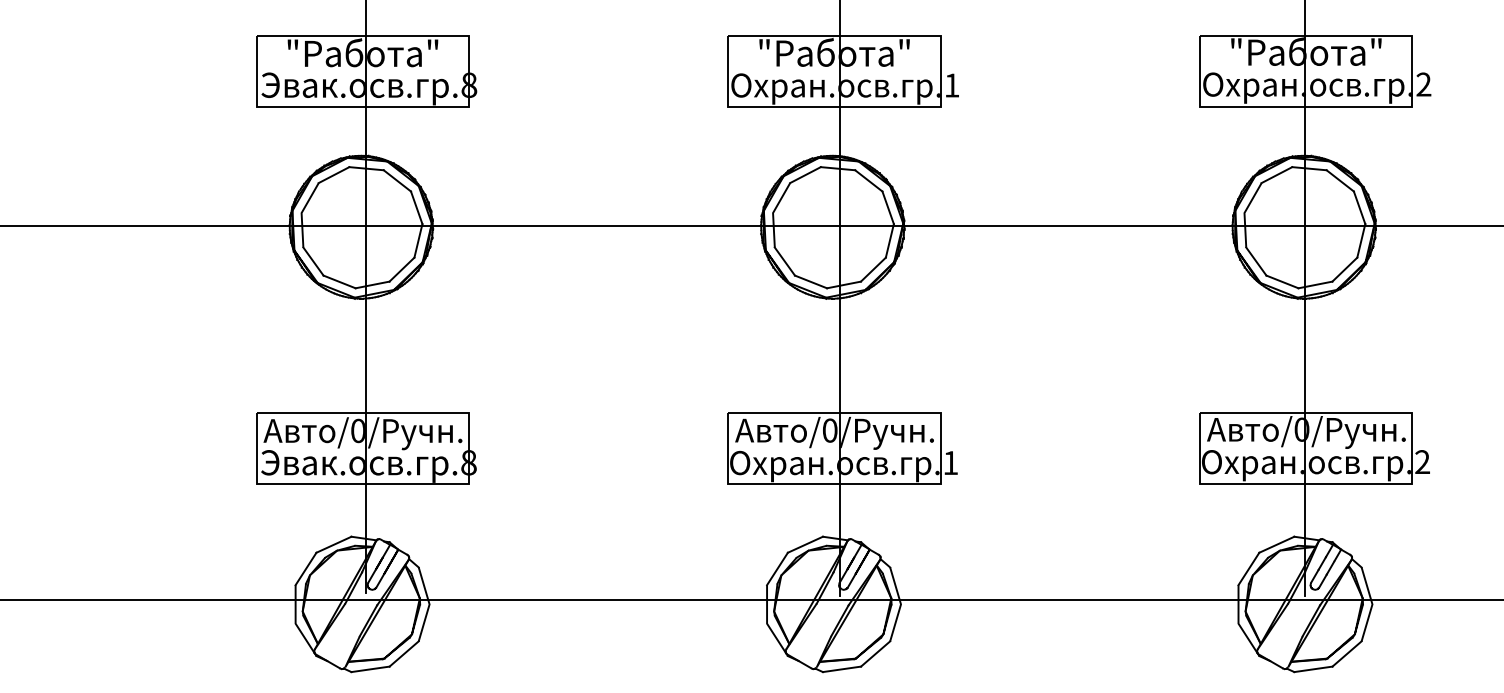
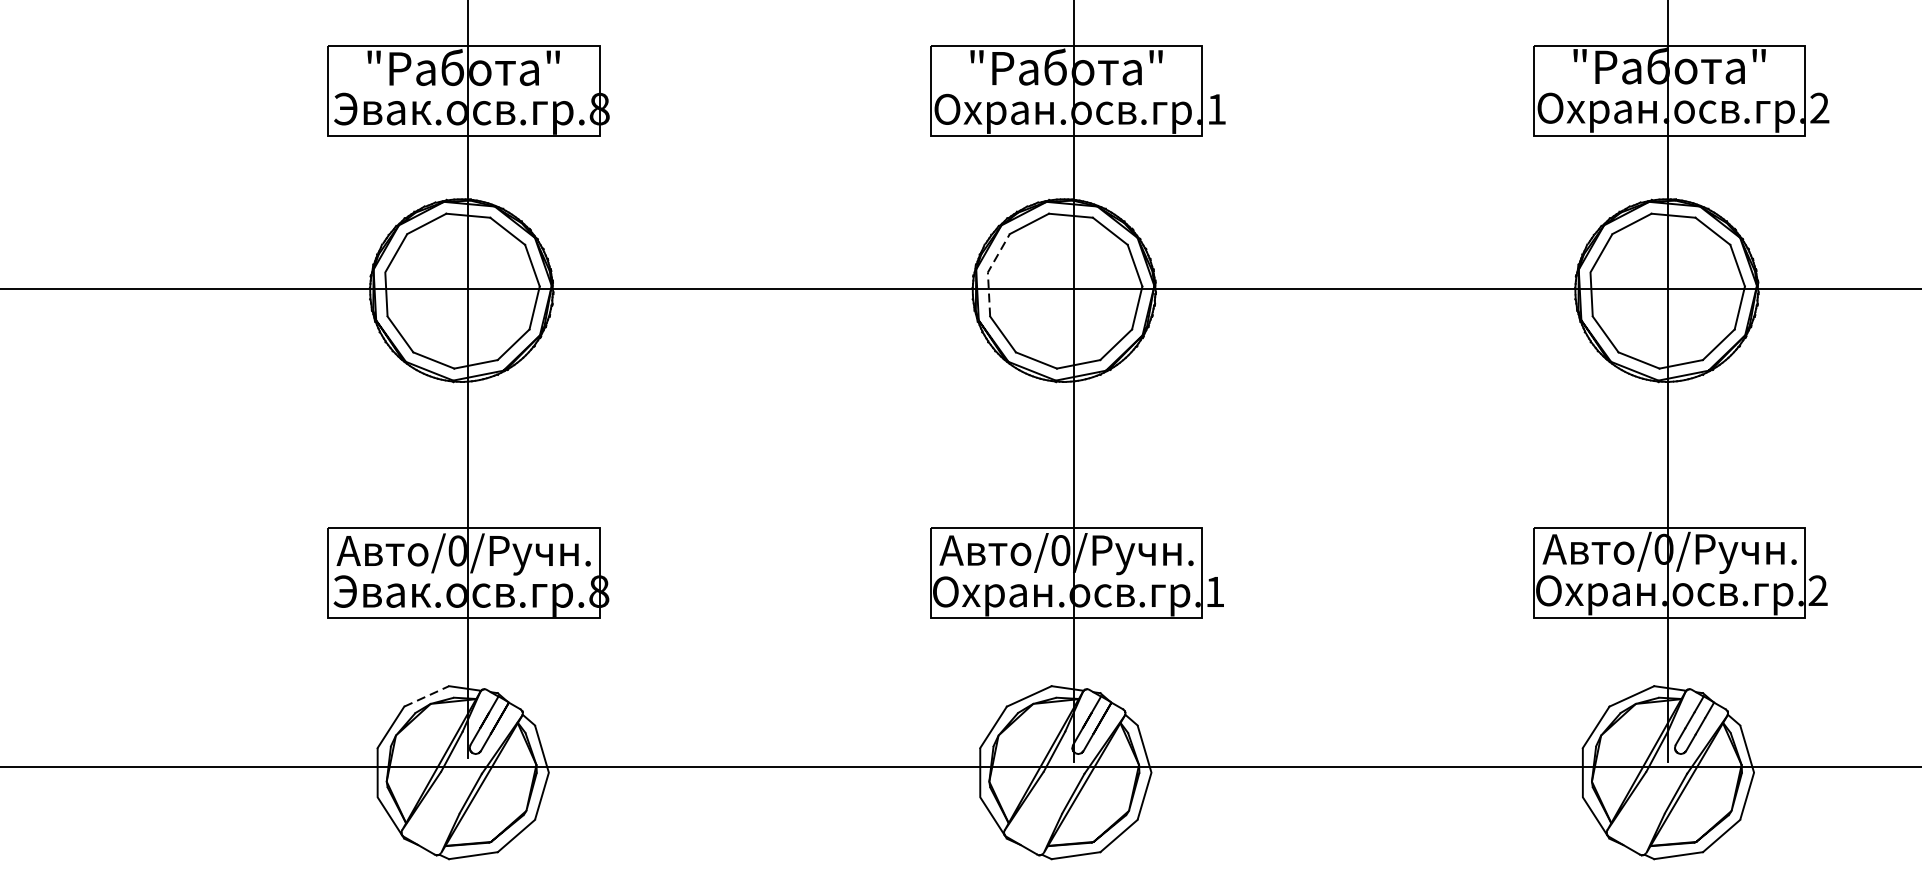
line: (773, 213) -> (988, 272), solid -> dashed
line: (334, 544) -> (427, 696), solid -> dashed

